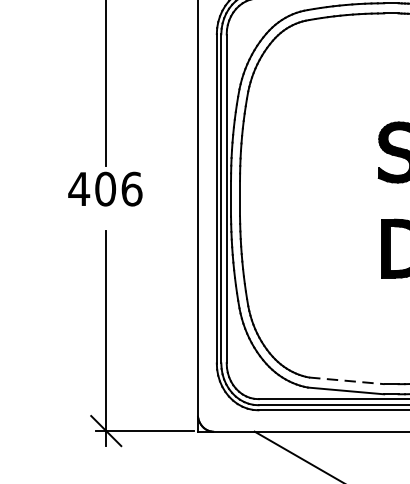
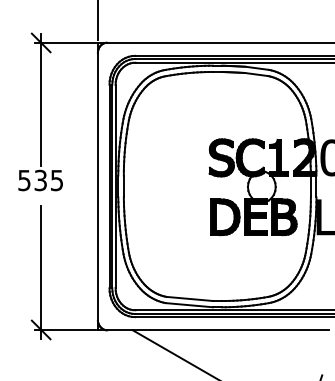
text: (105, 189) -> (40, 180), 406 -> 535
line: (347, 381) -> (190, 299), dashed -> solid

